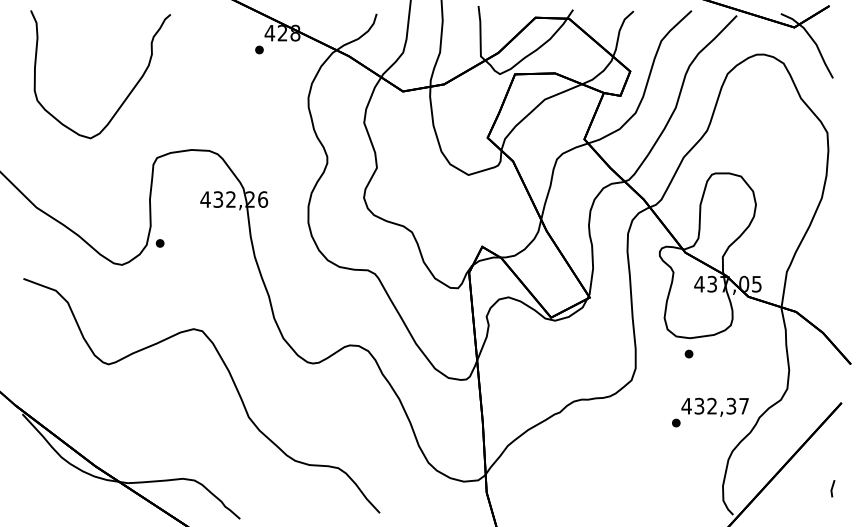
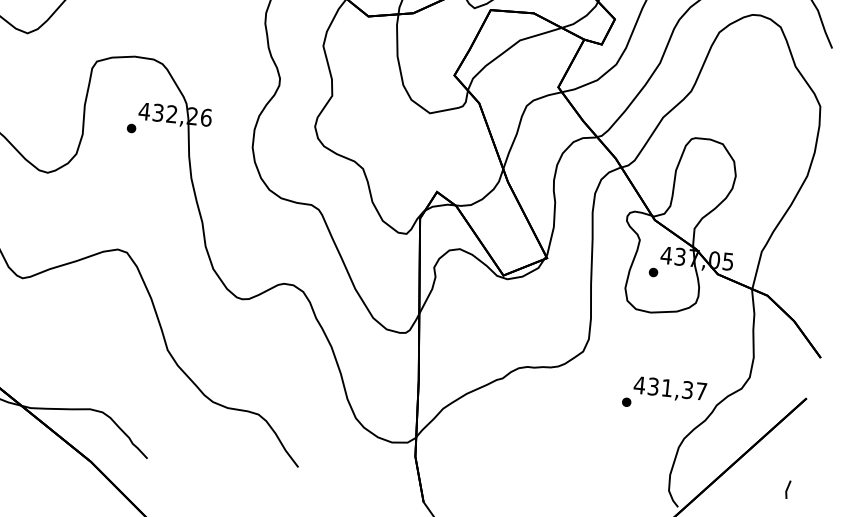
part: (159, 243) -> (130, 128), moved
part: (688, 353) -> (652, 271), moved
text: (711, 405) -> (666, 387), 432,37 -> 431,37

